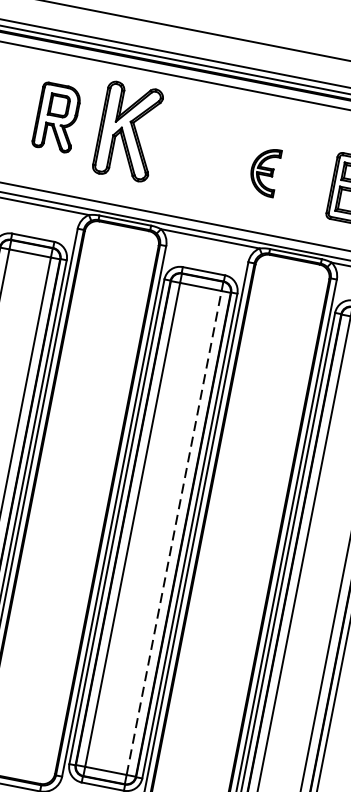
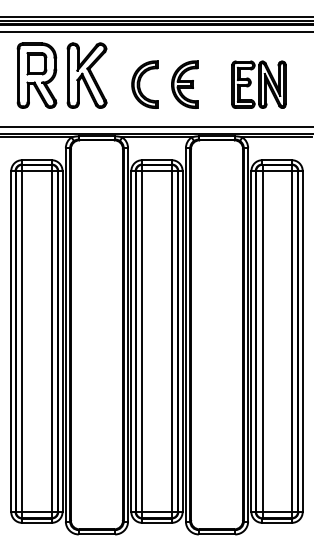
part: (56, 117) -> (36, 75), size x1.43
part: (207, 160) -> (144, 84), added
part: (264, 171) -> (184, 84), size x1.43
line: (174, 532) -> (171, 341), dashed -> solid

